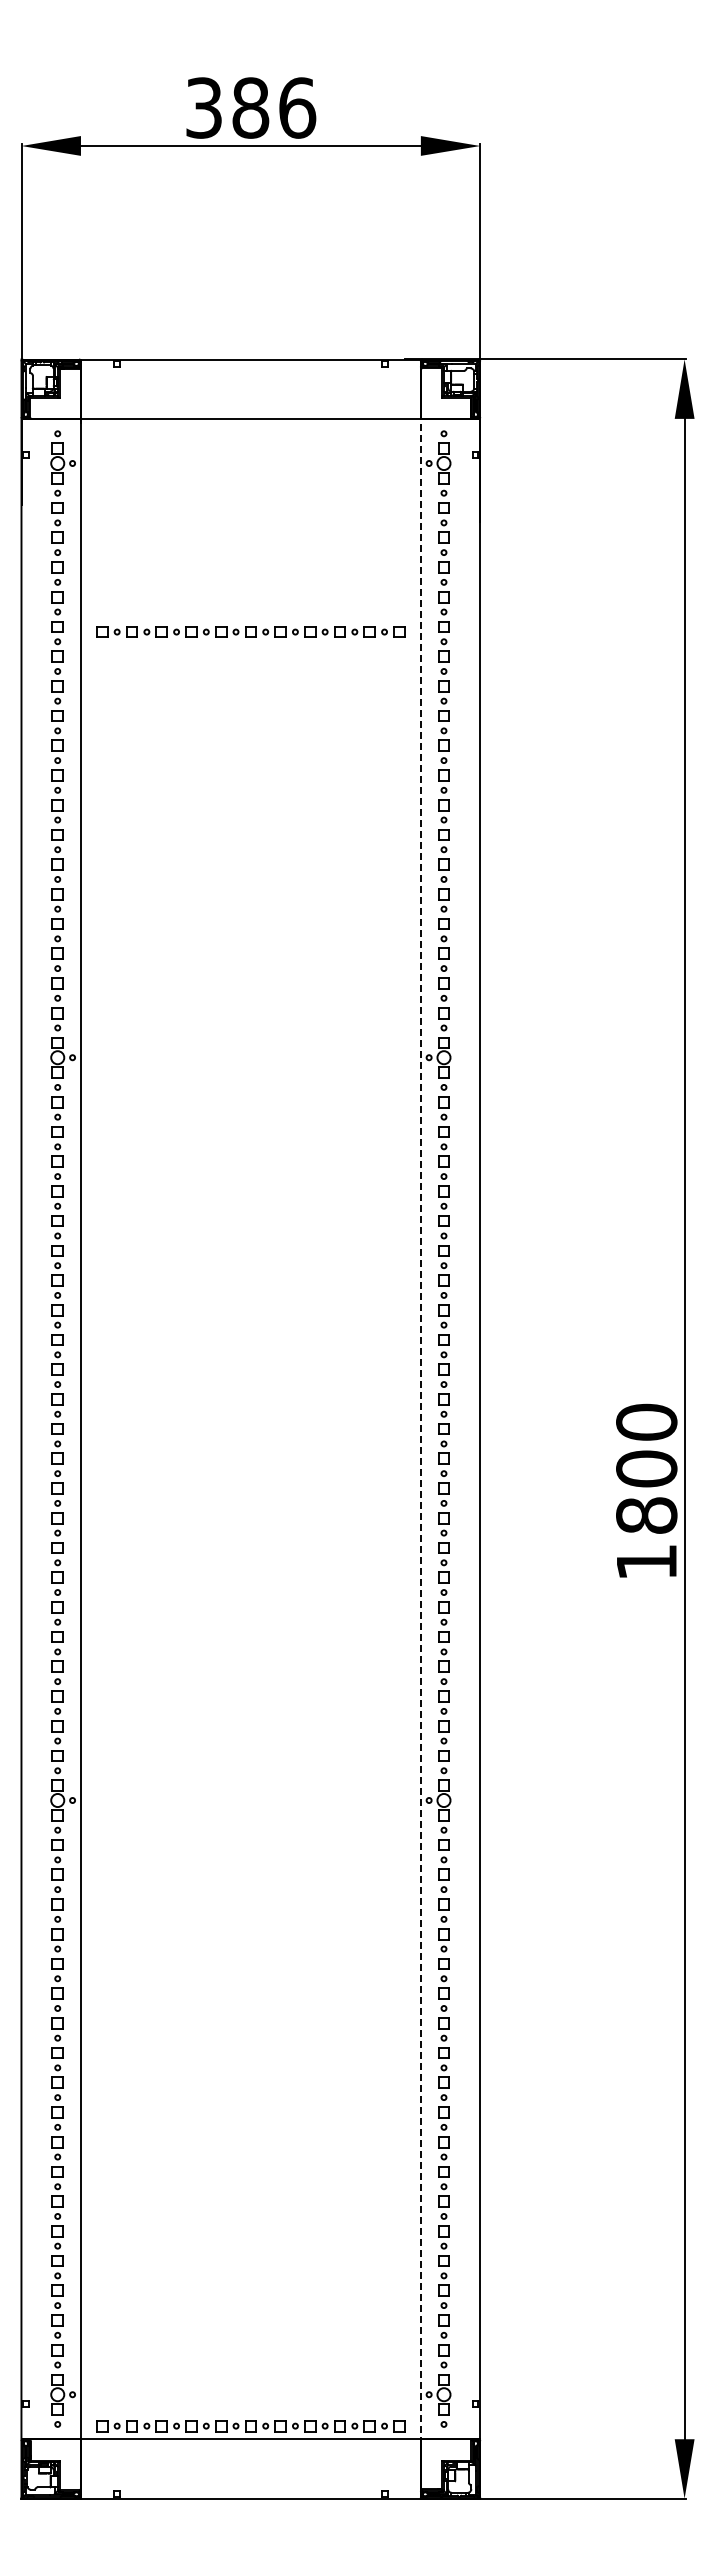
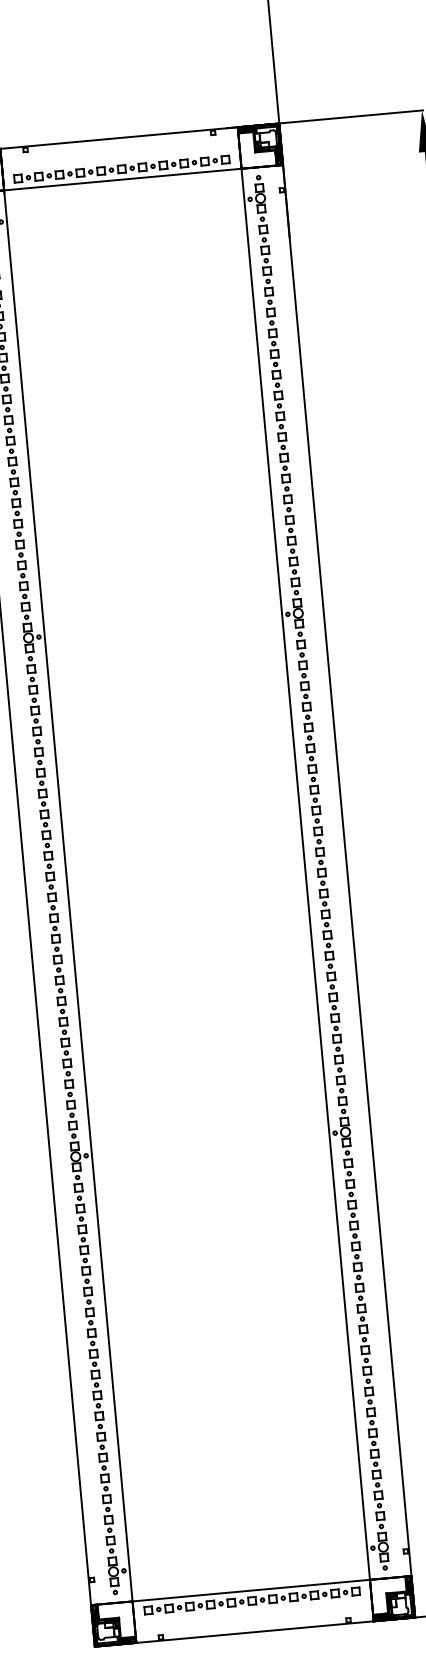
part: (250, 631) -> (121, 168), moved
line: (420, 1429) -> (305, 874), dashed -> solid
part: (250, 2426) -> (251, 1601), moved

